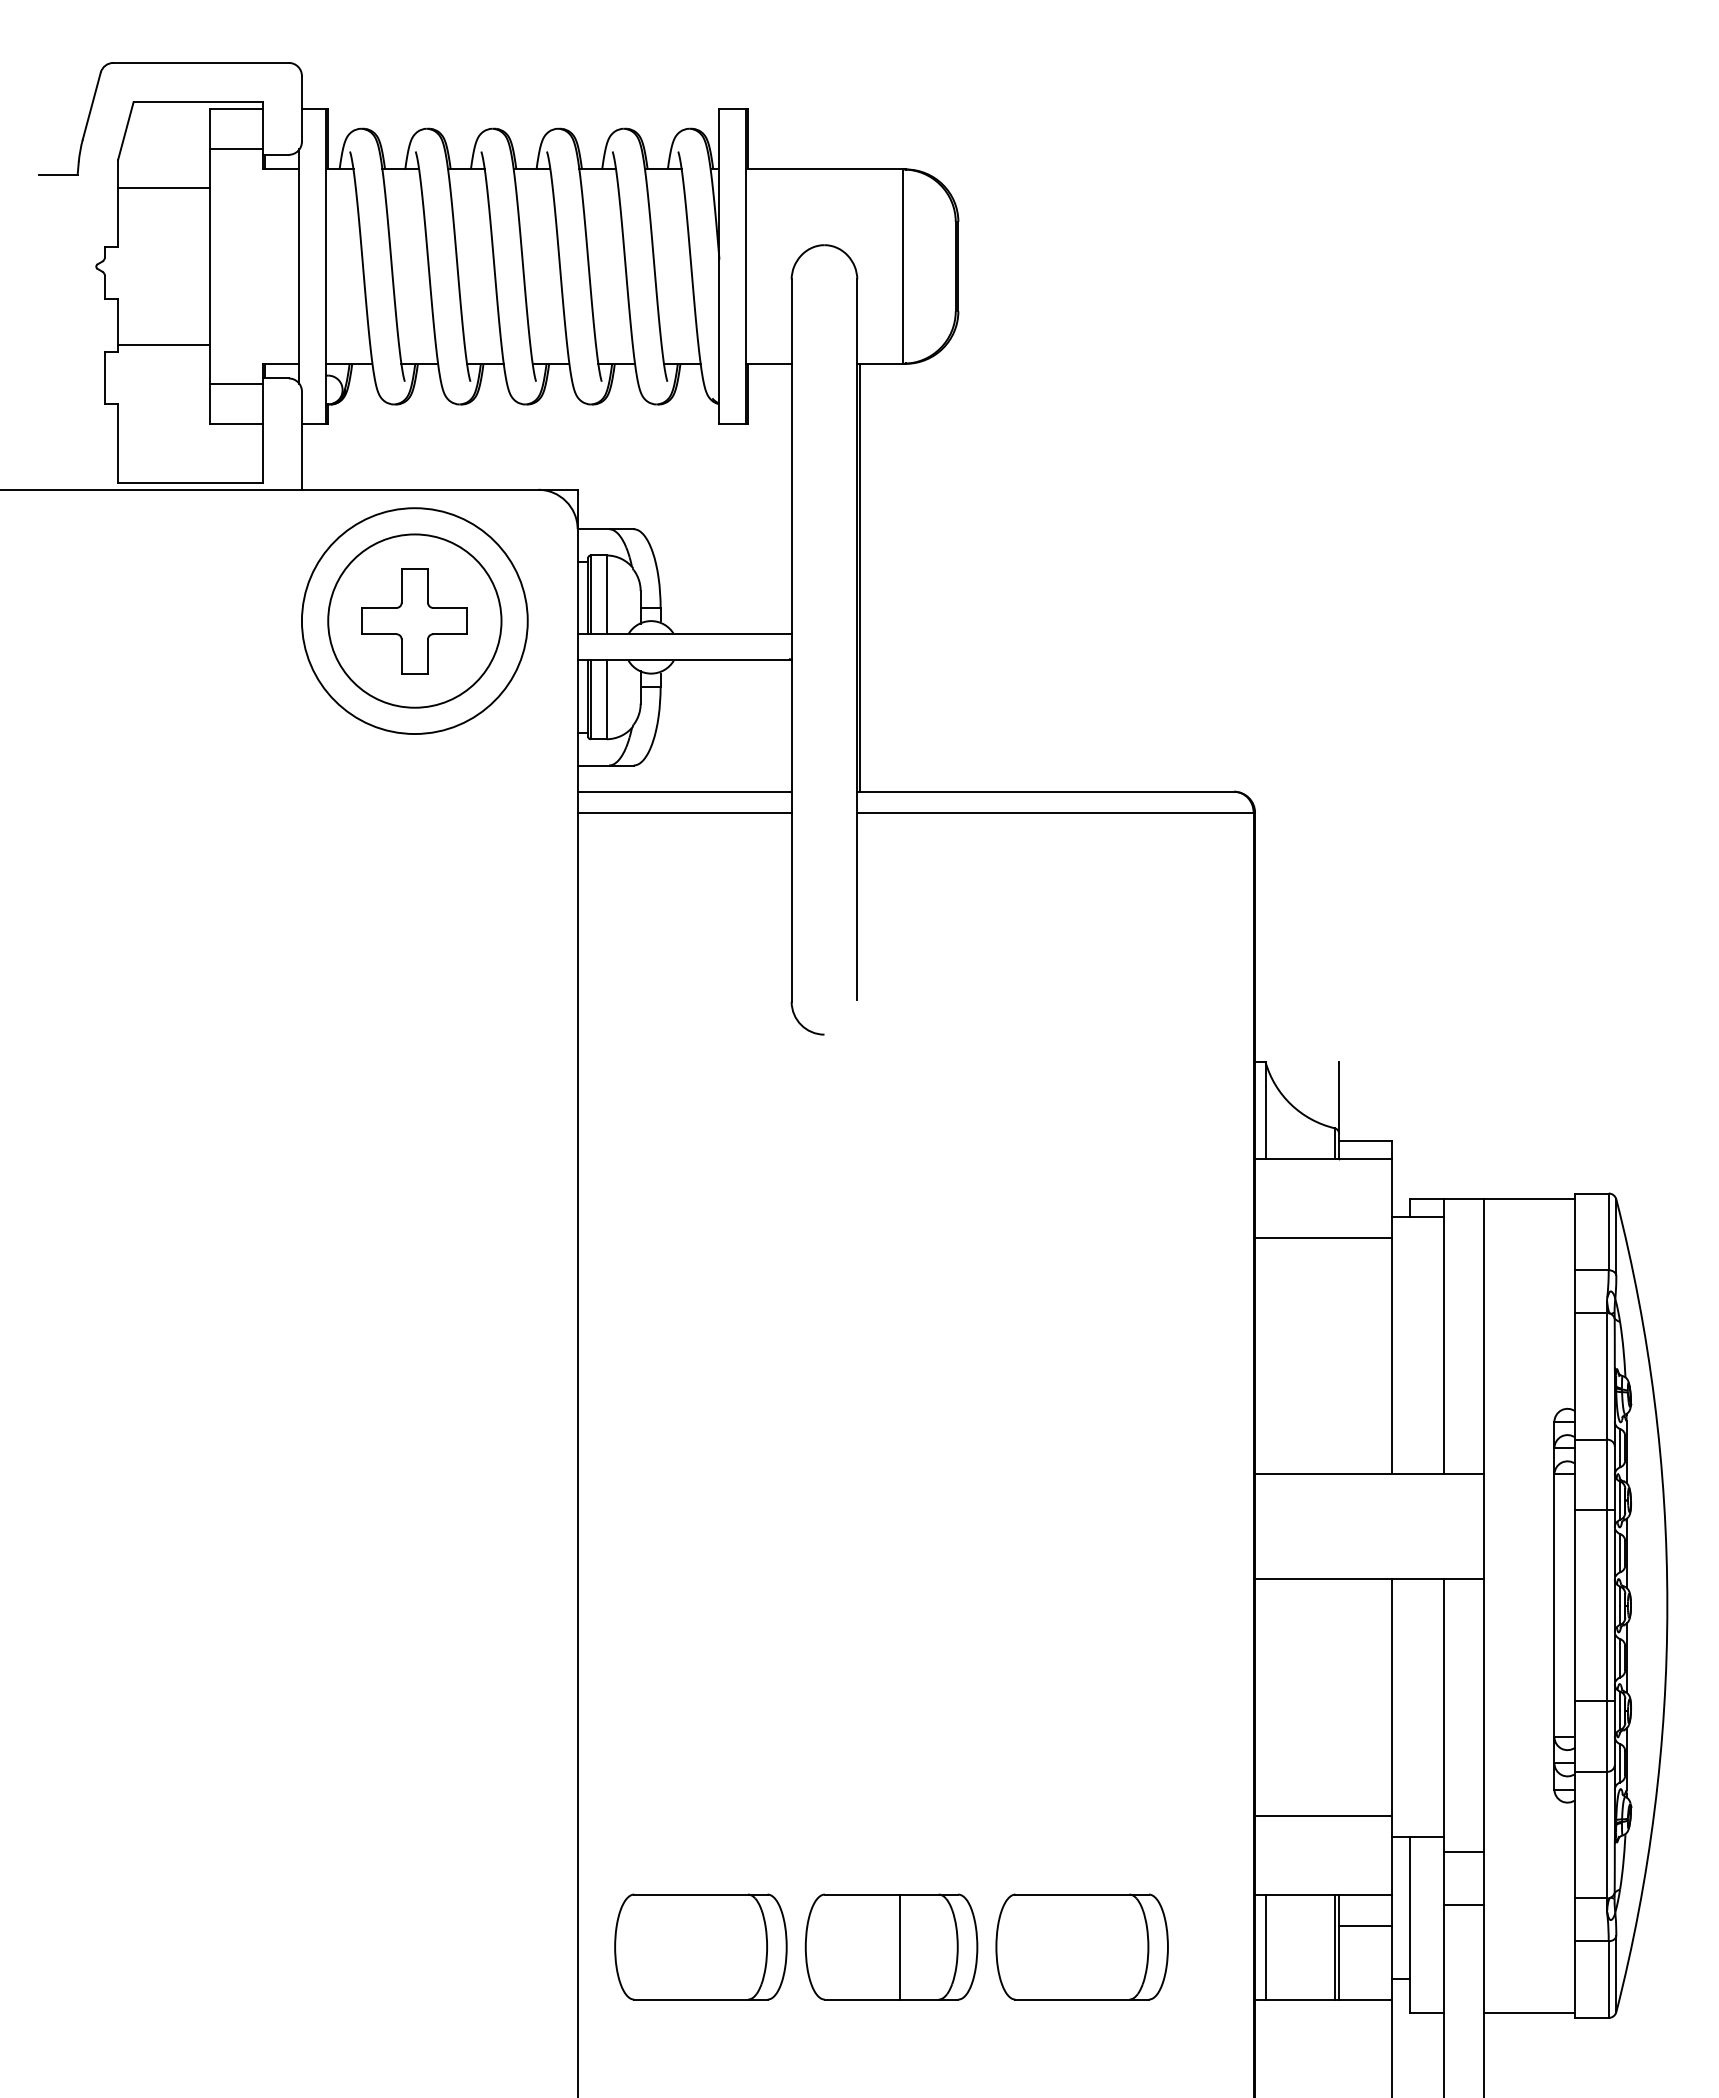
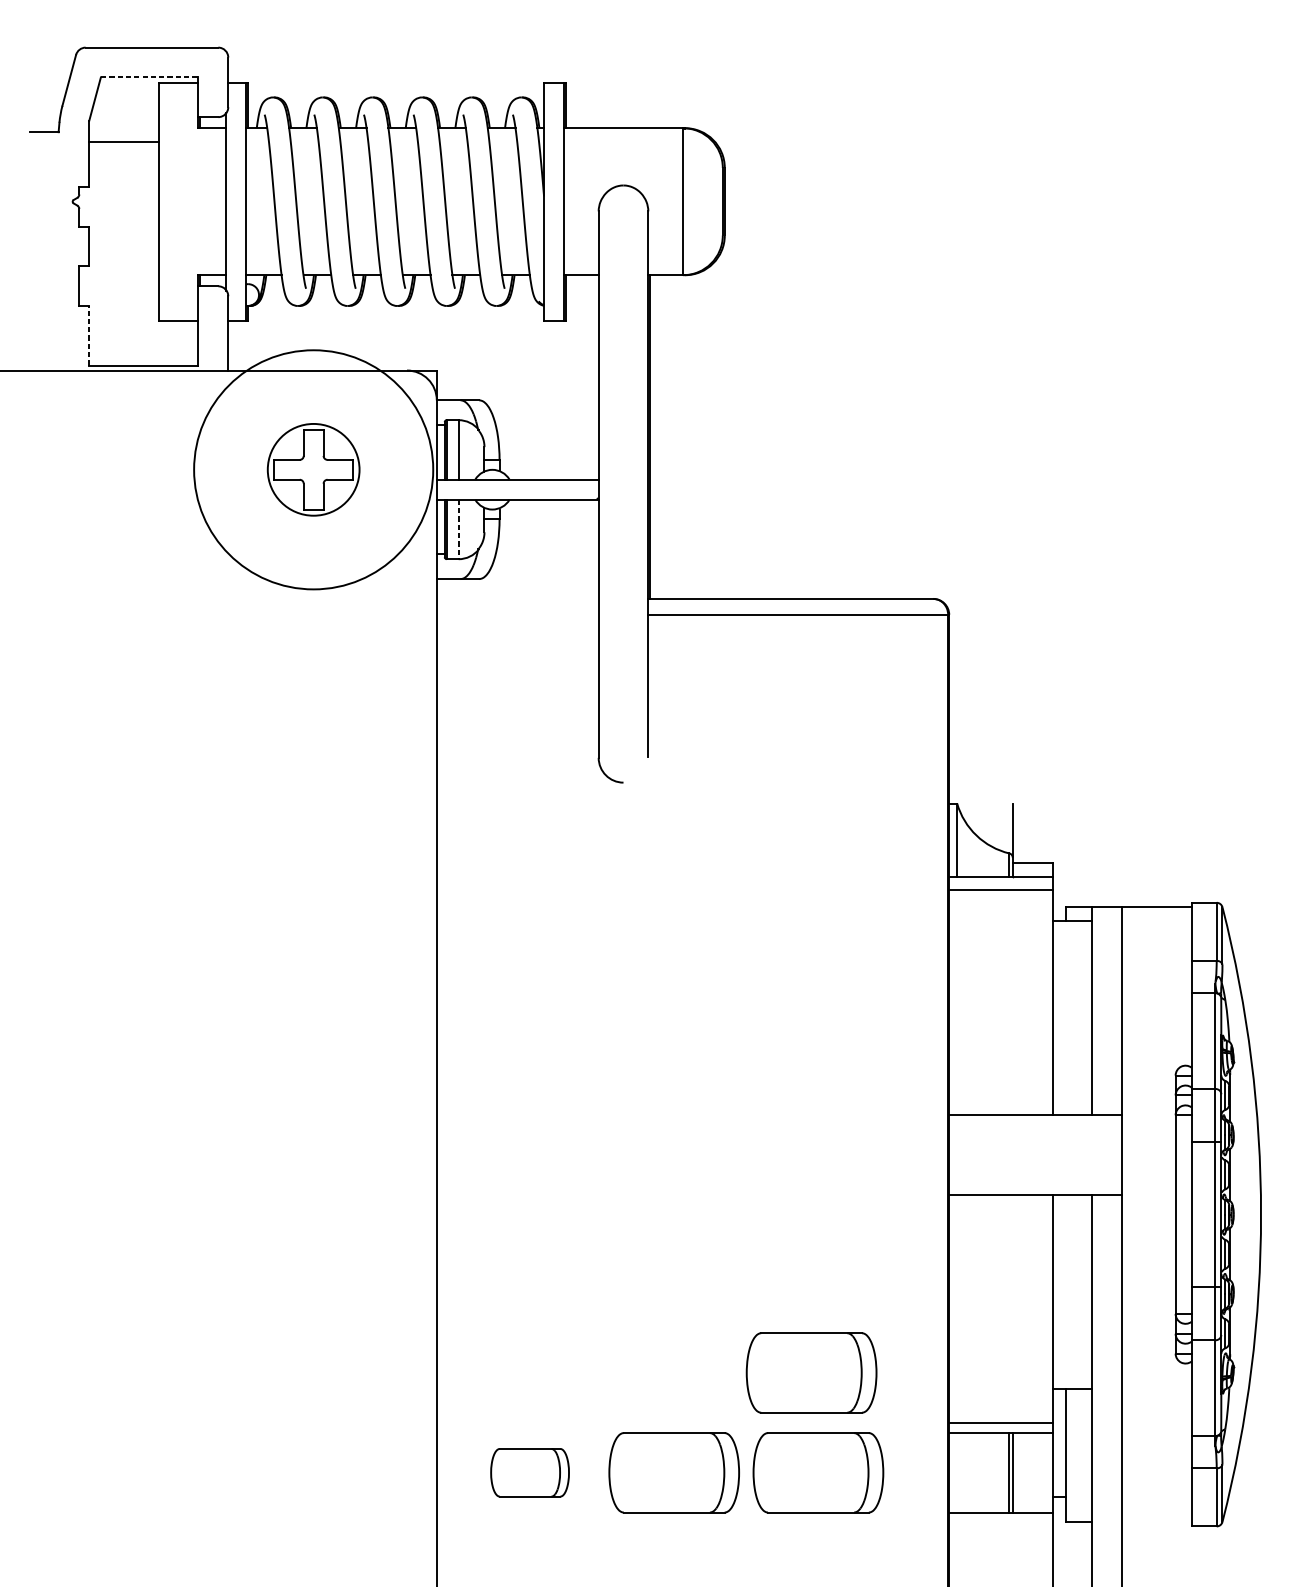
line: (198, 102) -> (150, 77), solid -> dashed
line: (236, 149) -> (178, 113), removed
line: (164, 345) -> (124, 261), removed
line: (236, 384) -> (178, 290), removed
line: (118, 443) -> (89, 335), solid -> dashed
circle: (414, 620) -> (313, 469), size x0.7
circle: (414, 621) -> (313, 470), size x1.4
line: (606, 700) -> (458, 529), solid -> dashed
line: (684, 791) -> (517, 598), removed
line: (684, 812) -> (517, 614), removed
line: (1323, 1238) -> (1000, 889), moved
part: (1072, 1814) -> (811, 1372), added
line: (1323, 1815) -> (1000, 1423), moved
line: (1463, 1852) -> (1106, 1401), removed
line: (1463, 1904) -> (1106, 1440), removed
line: (1365, 1926) -> (1032, 1457), removed
part: (700, 1946) -> (529, 1472), size x0.6
line: (899, 1946) -> (680, 1472), removed
line: (1265, 1946) -> (957, 1472), removed
line: (1529, 2012) -> (1156, 1522), removed

